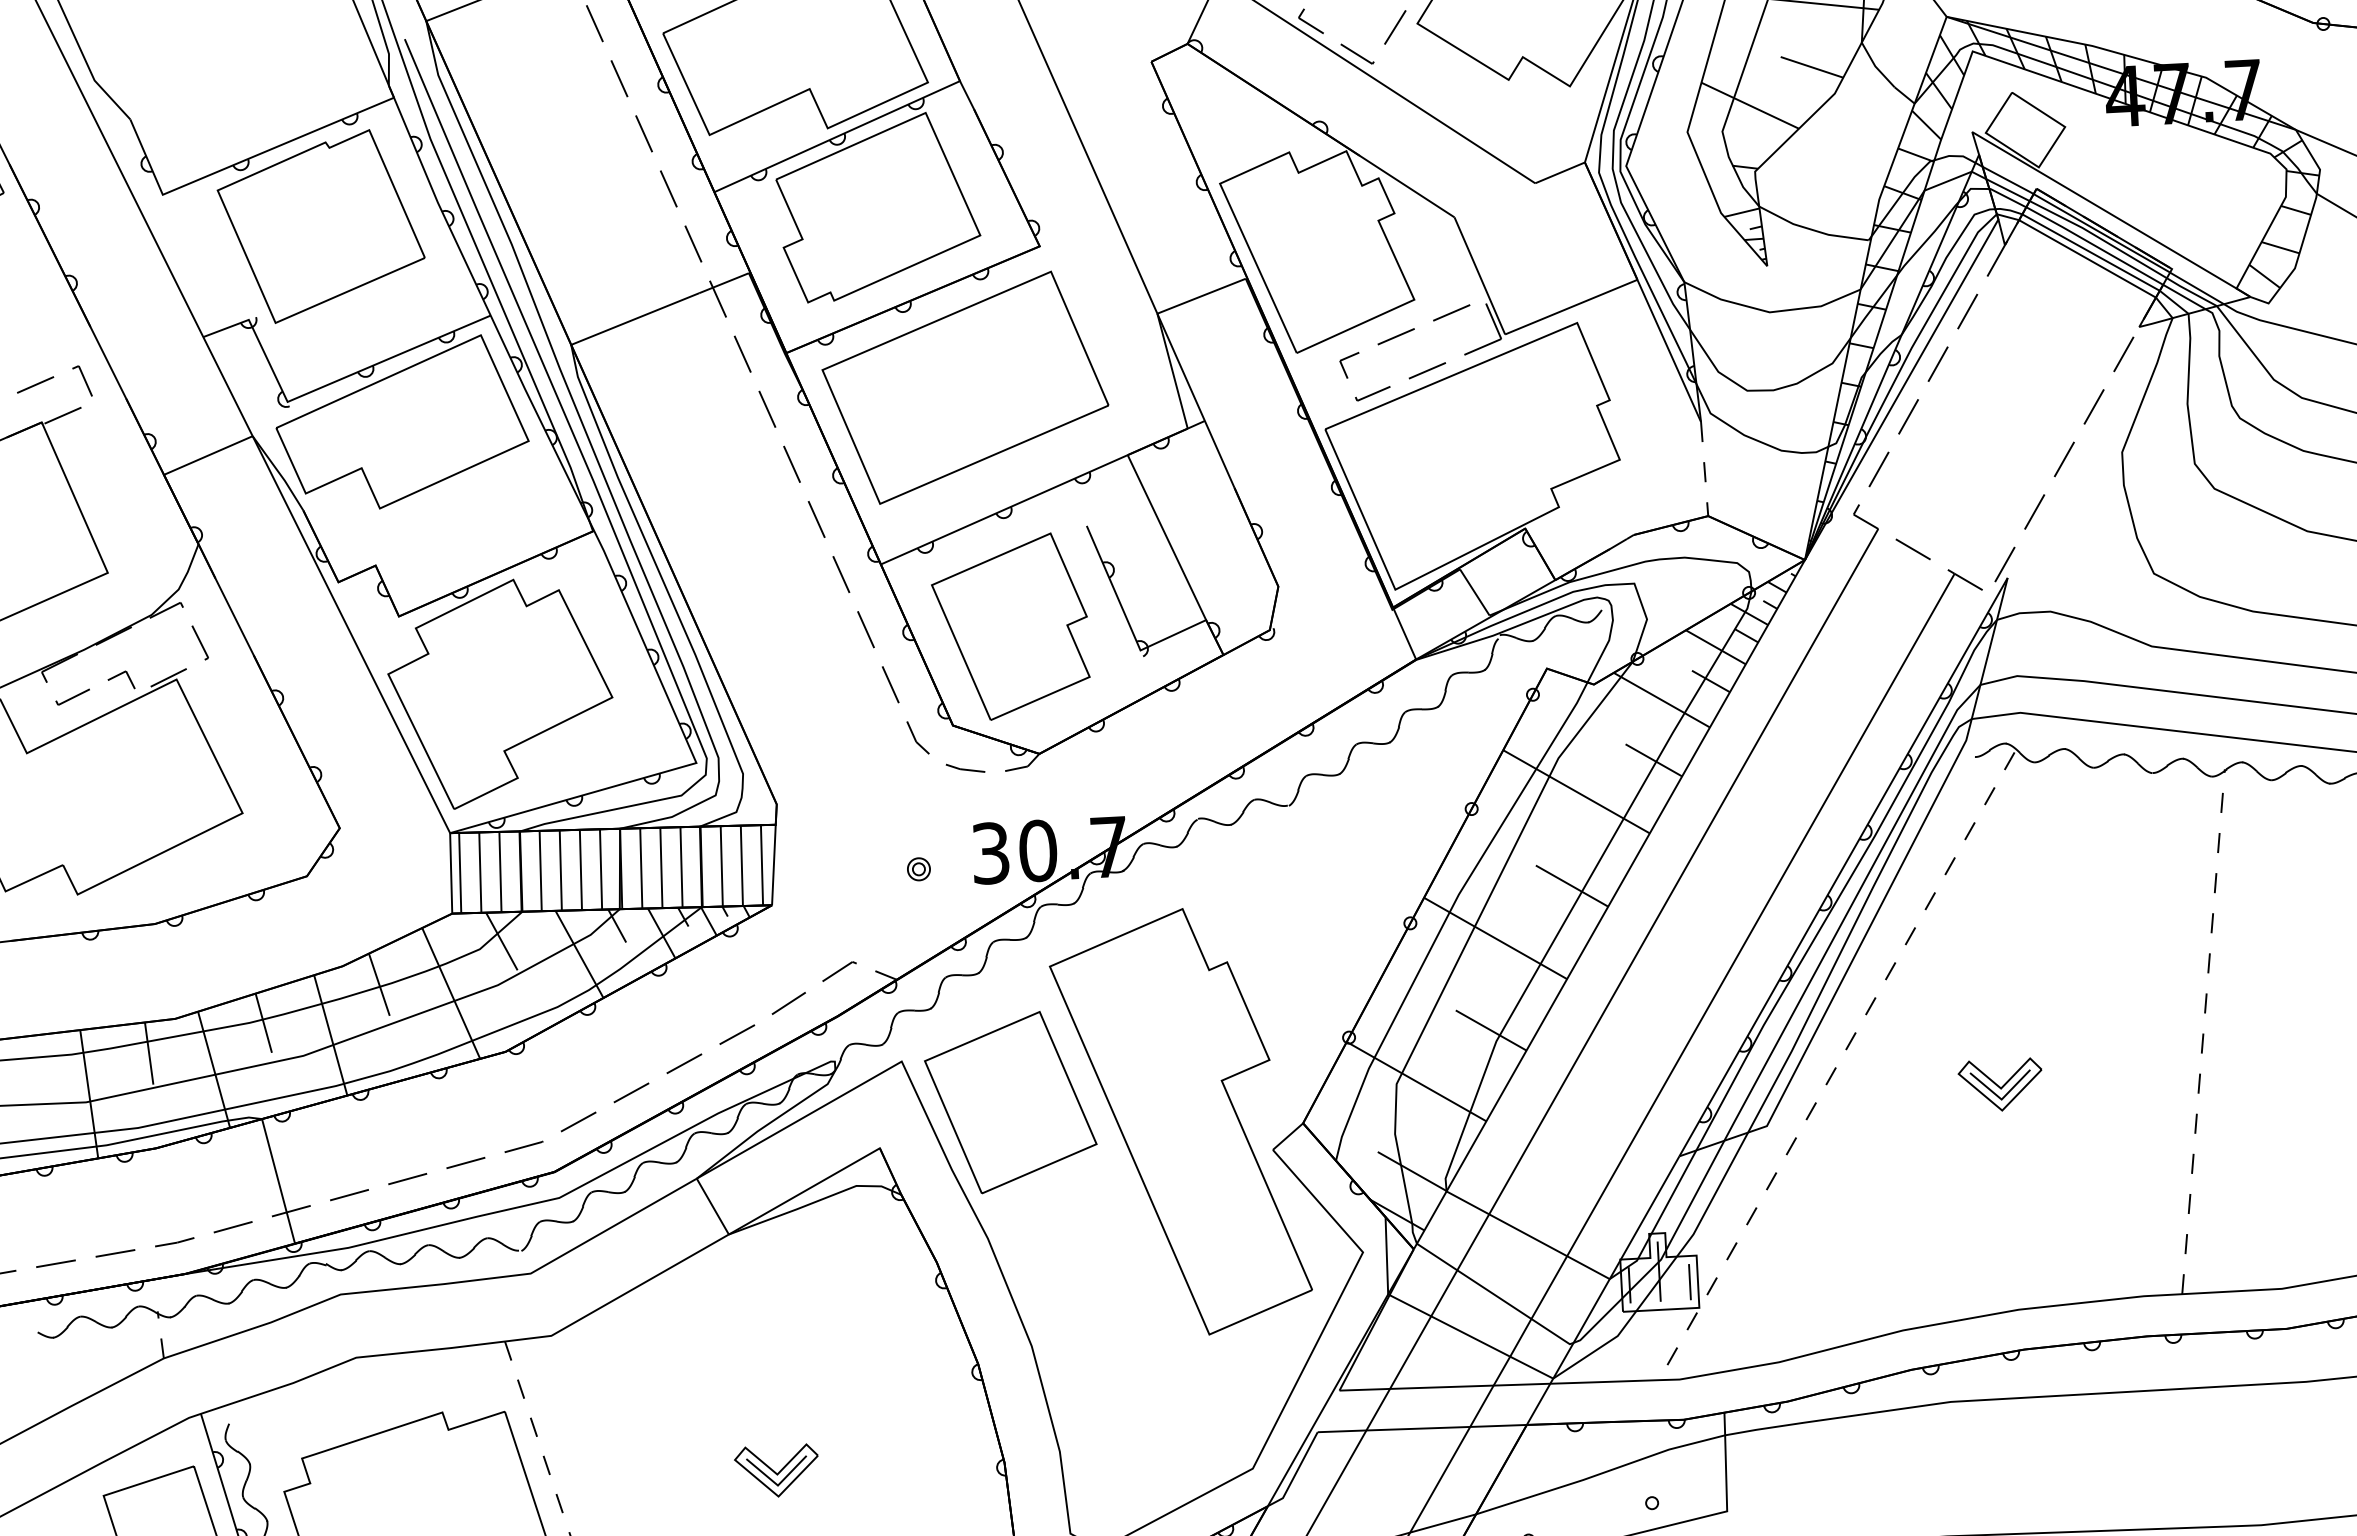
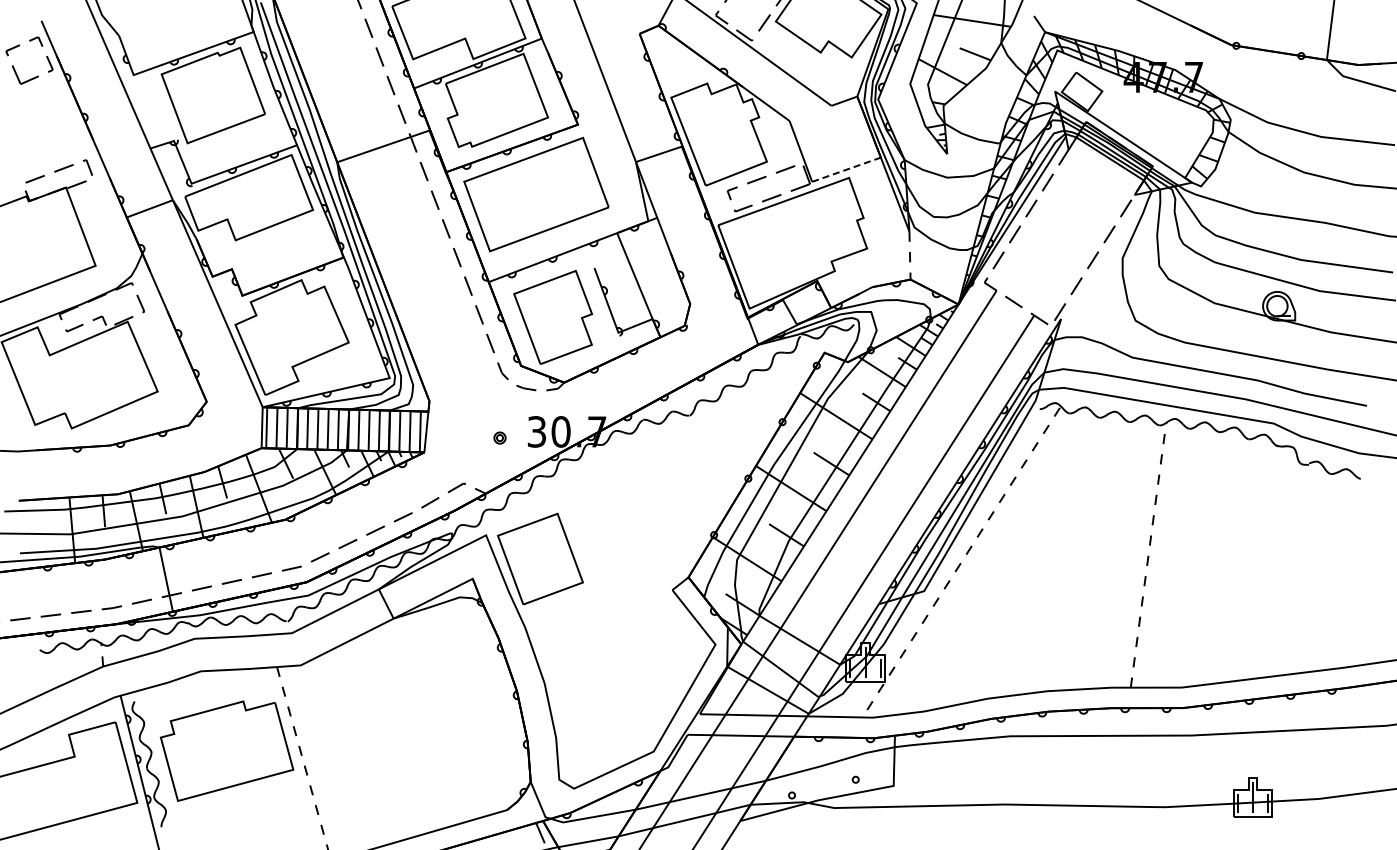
line: (1573, 306) -> (847, 169), solid -> dashed
part: (1999, 1085) -> (1043, 576), removed
part: (1181, 1121) -> (626, 573), removed
part: (776, 1471) -> (411, 740), removed

